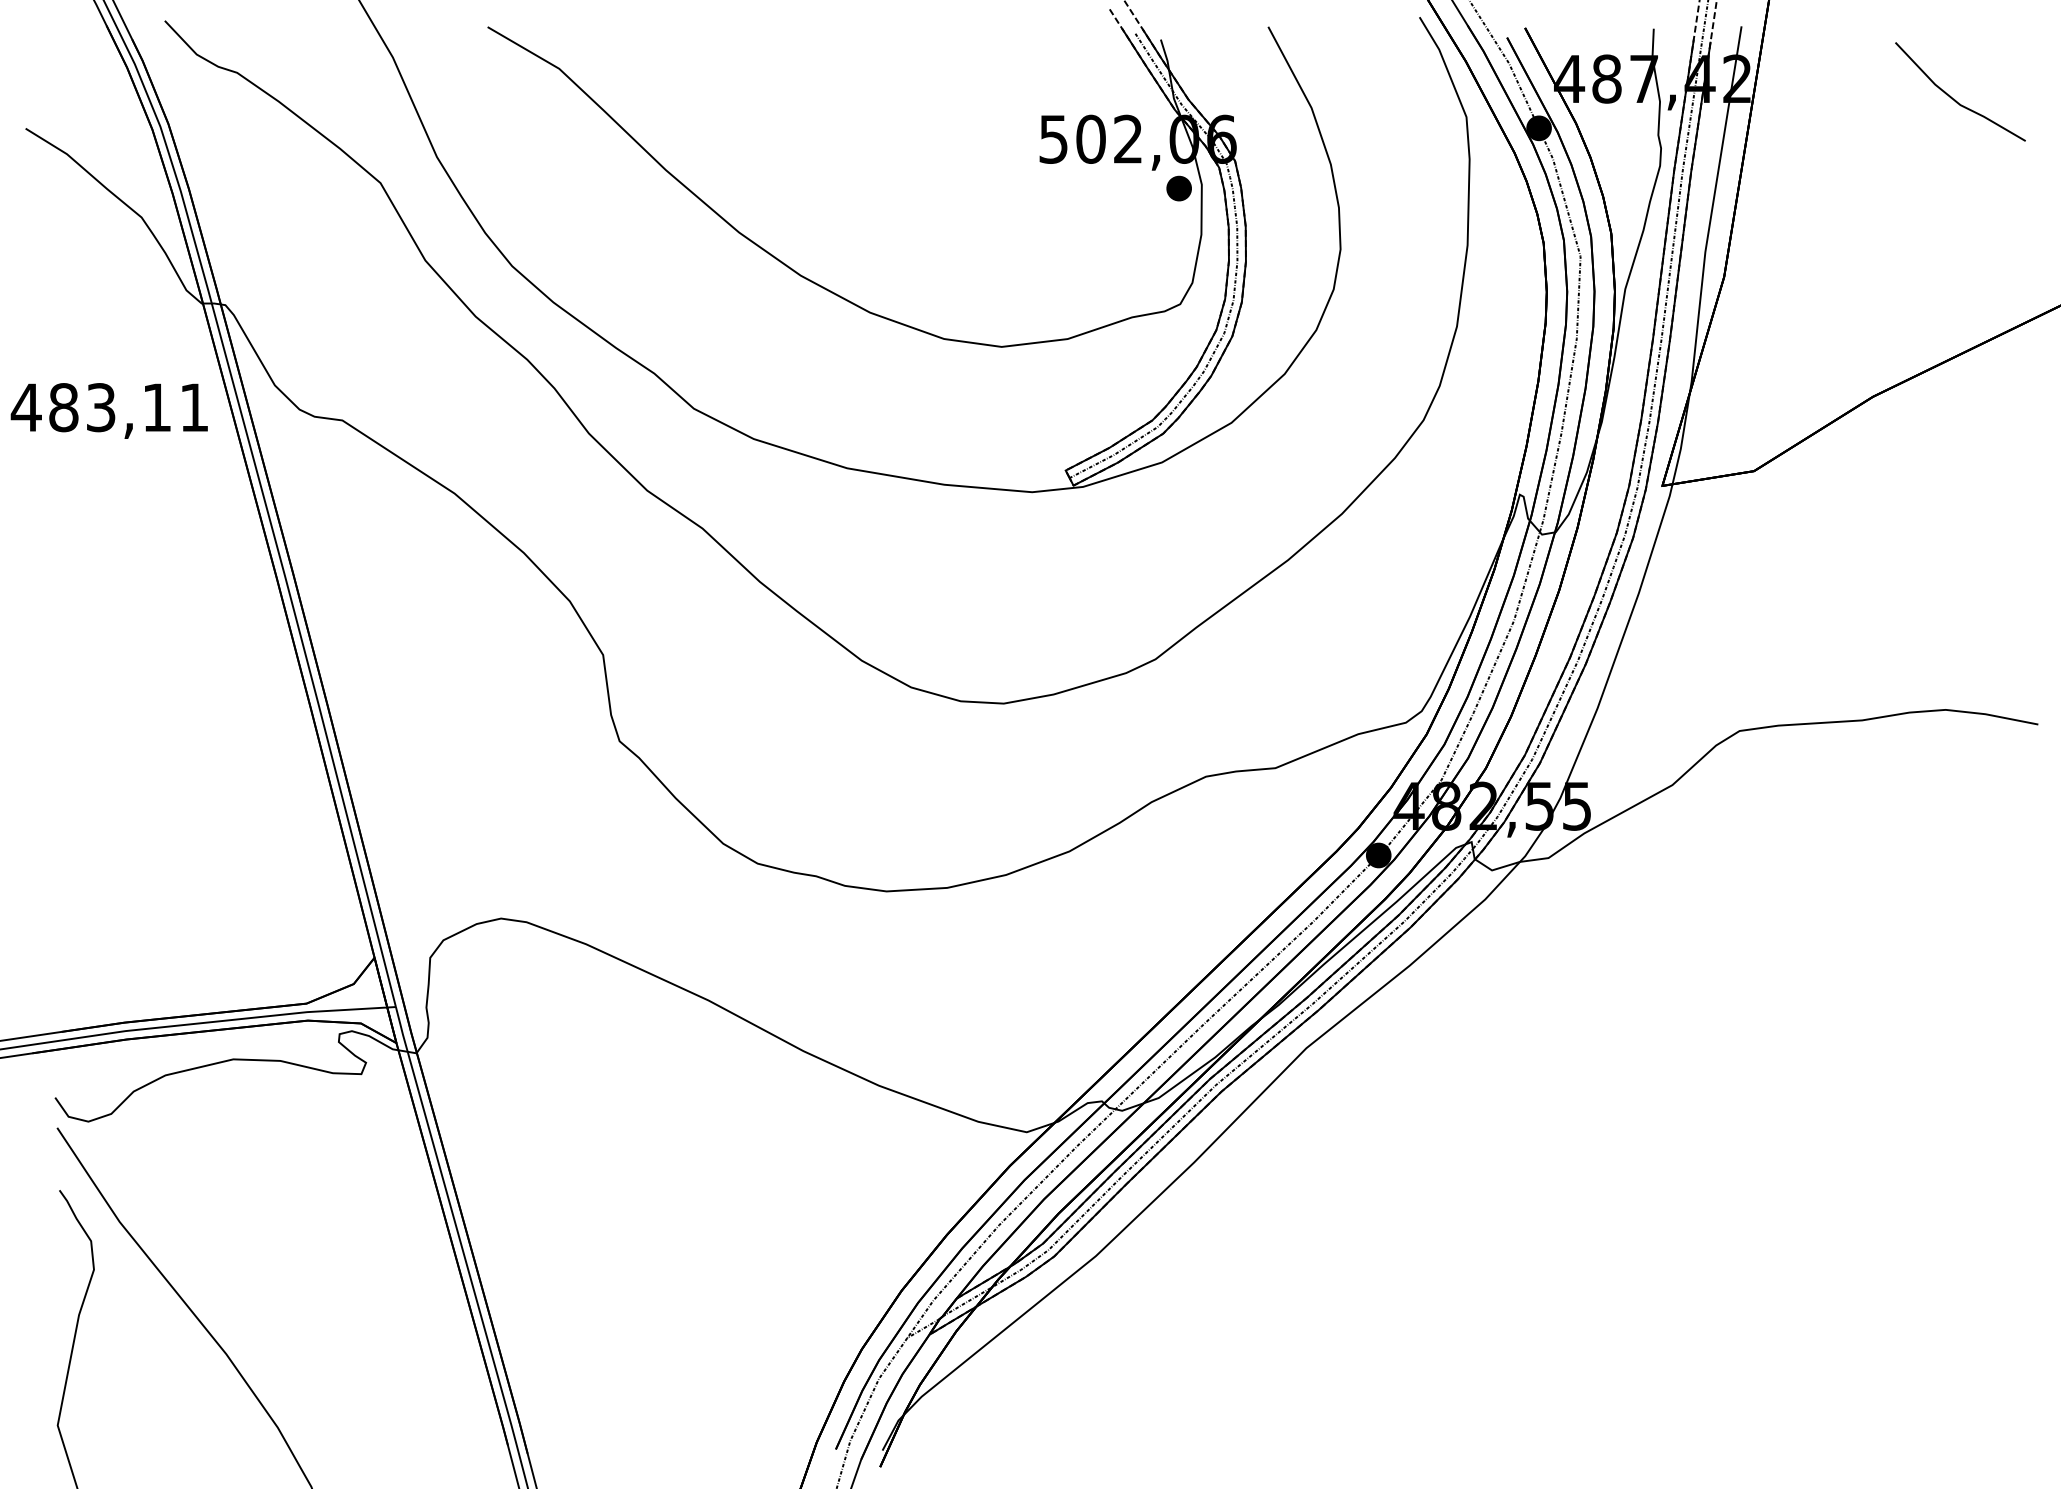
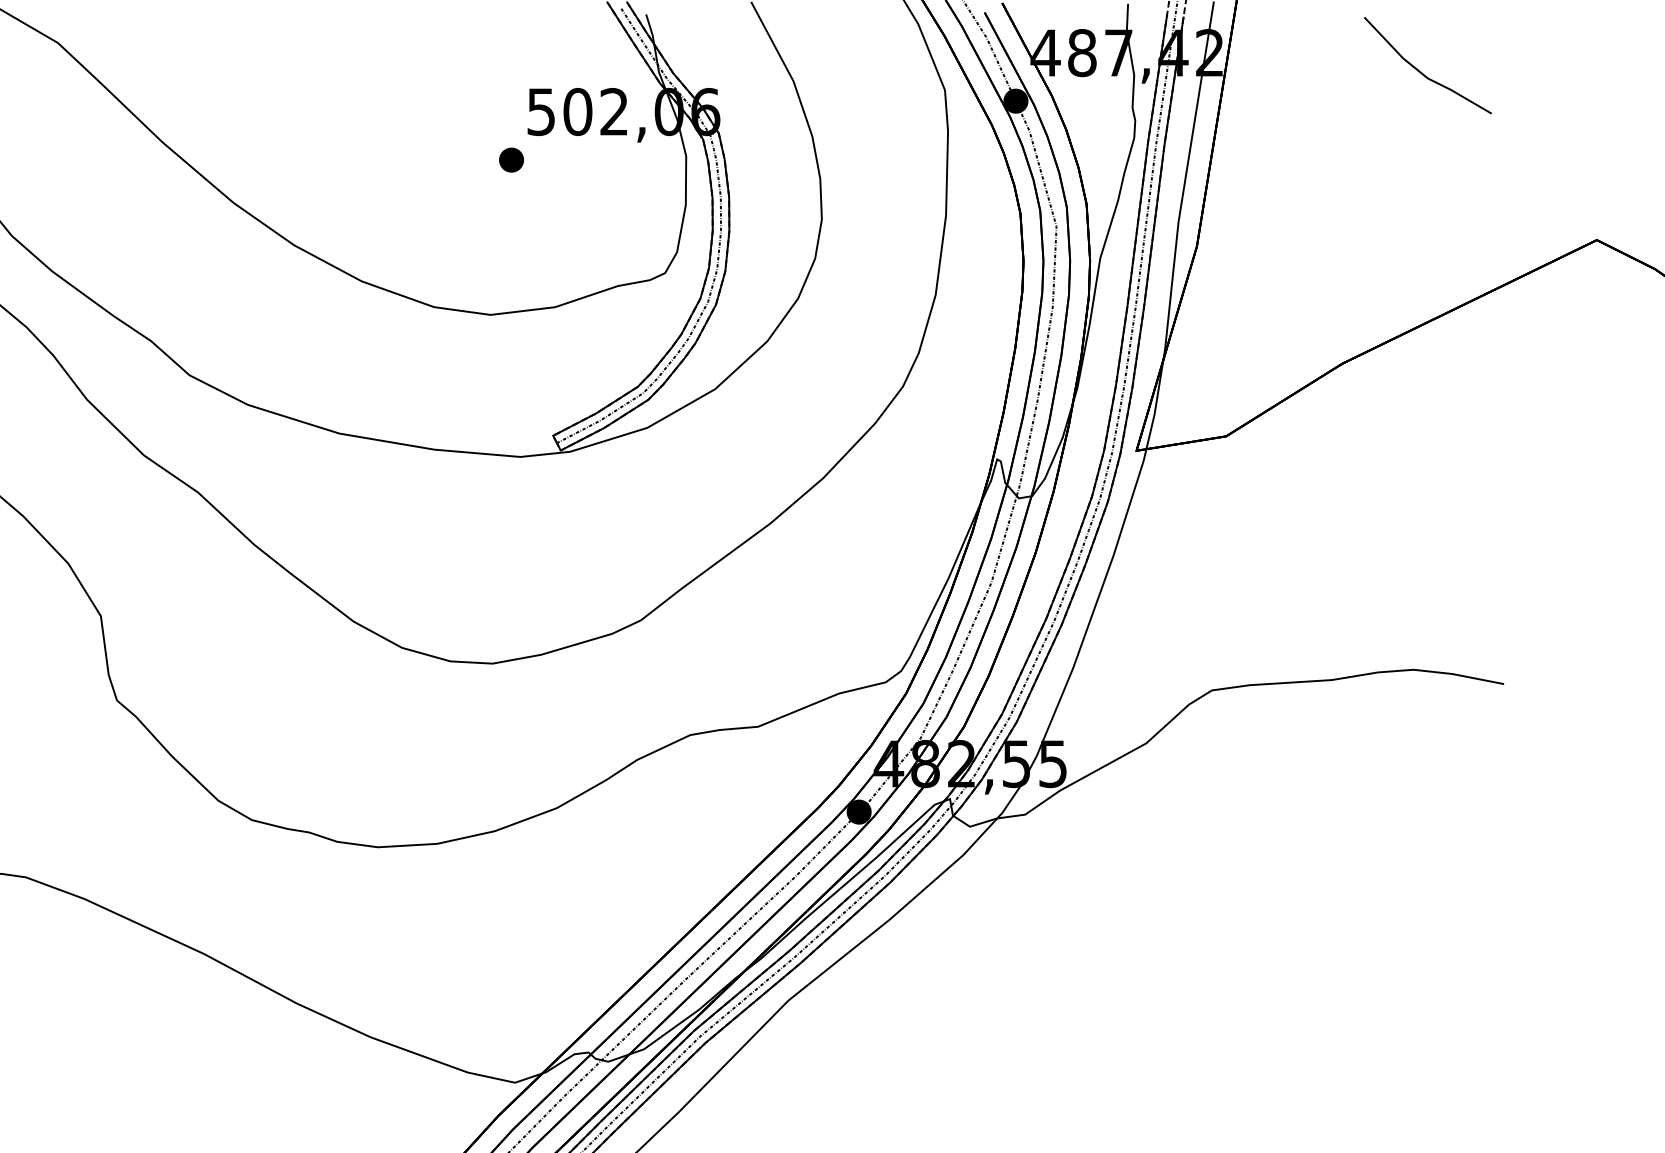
part: (1178, 188) -> (510, 160), moved

